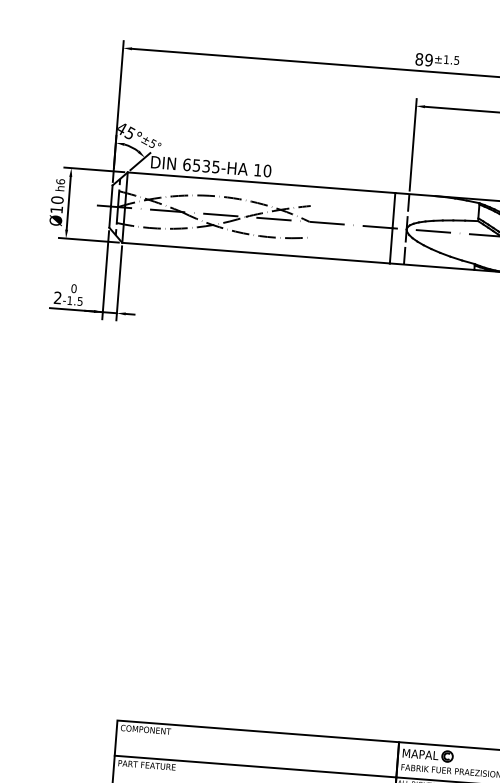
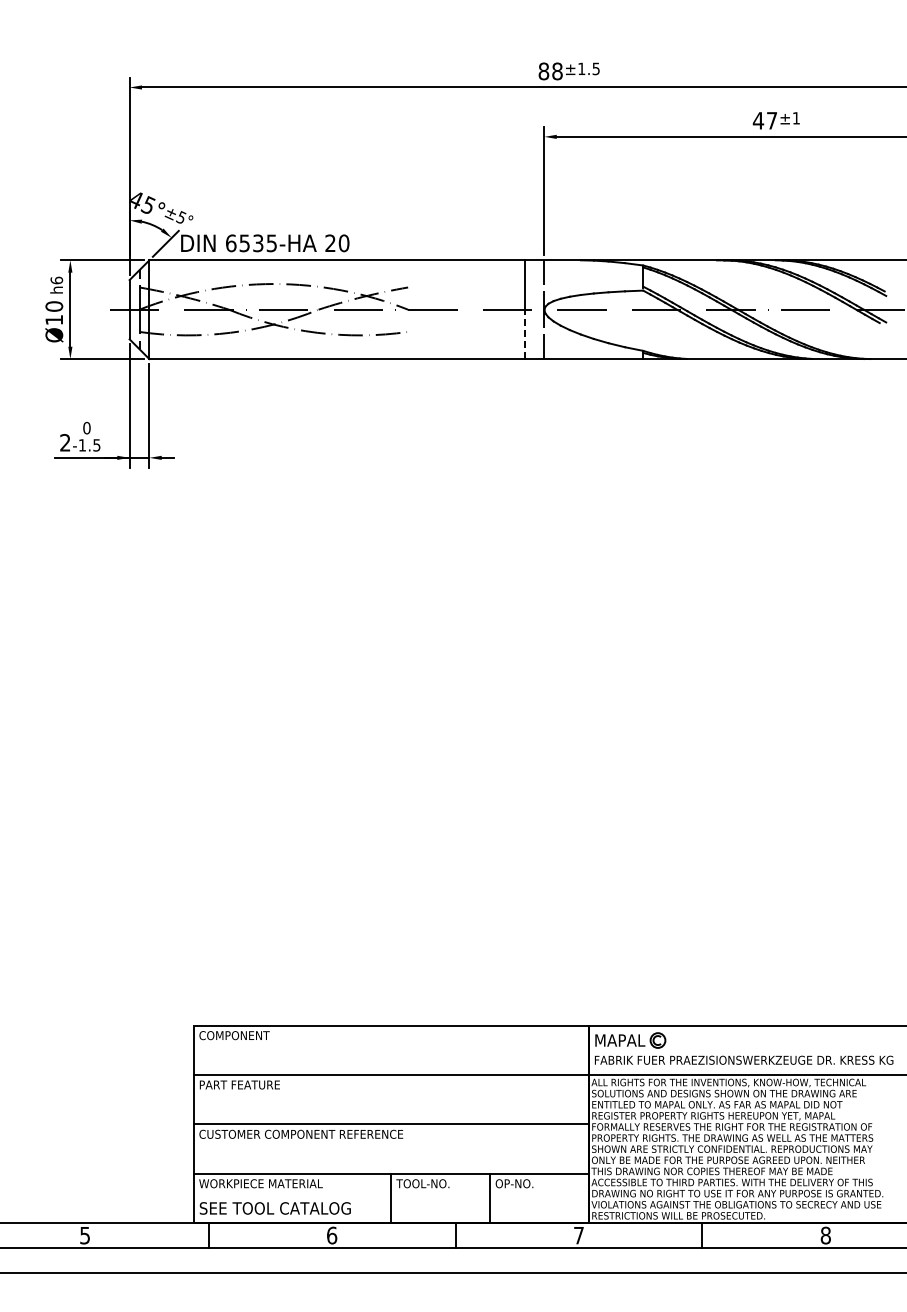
text: (429, 60) -> (557, 71), 89 -> 88
text: (257, 169) -> (330, 242), 10 -> 20
line: (391, 245) -> (524, 334), solid -> dashed

